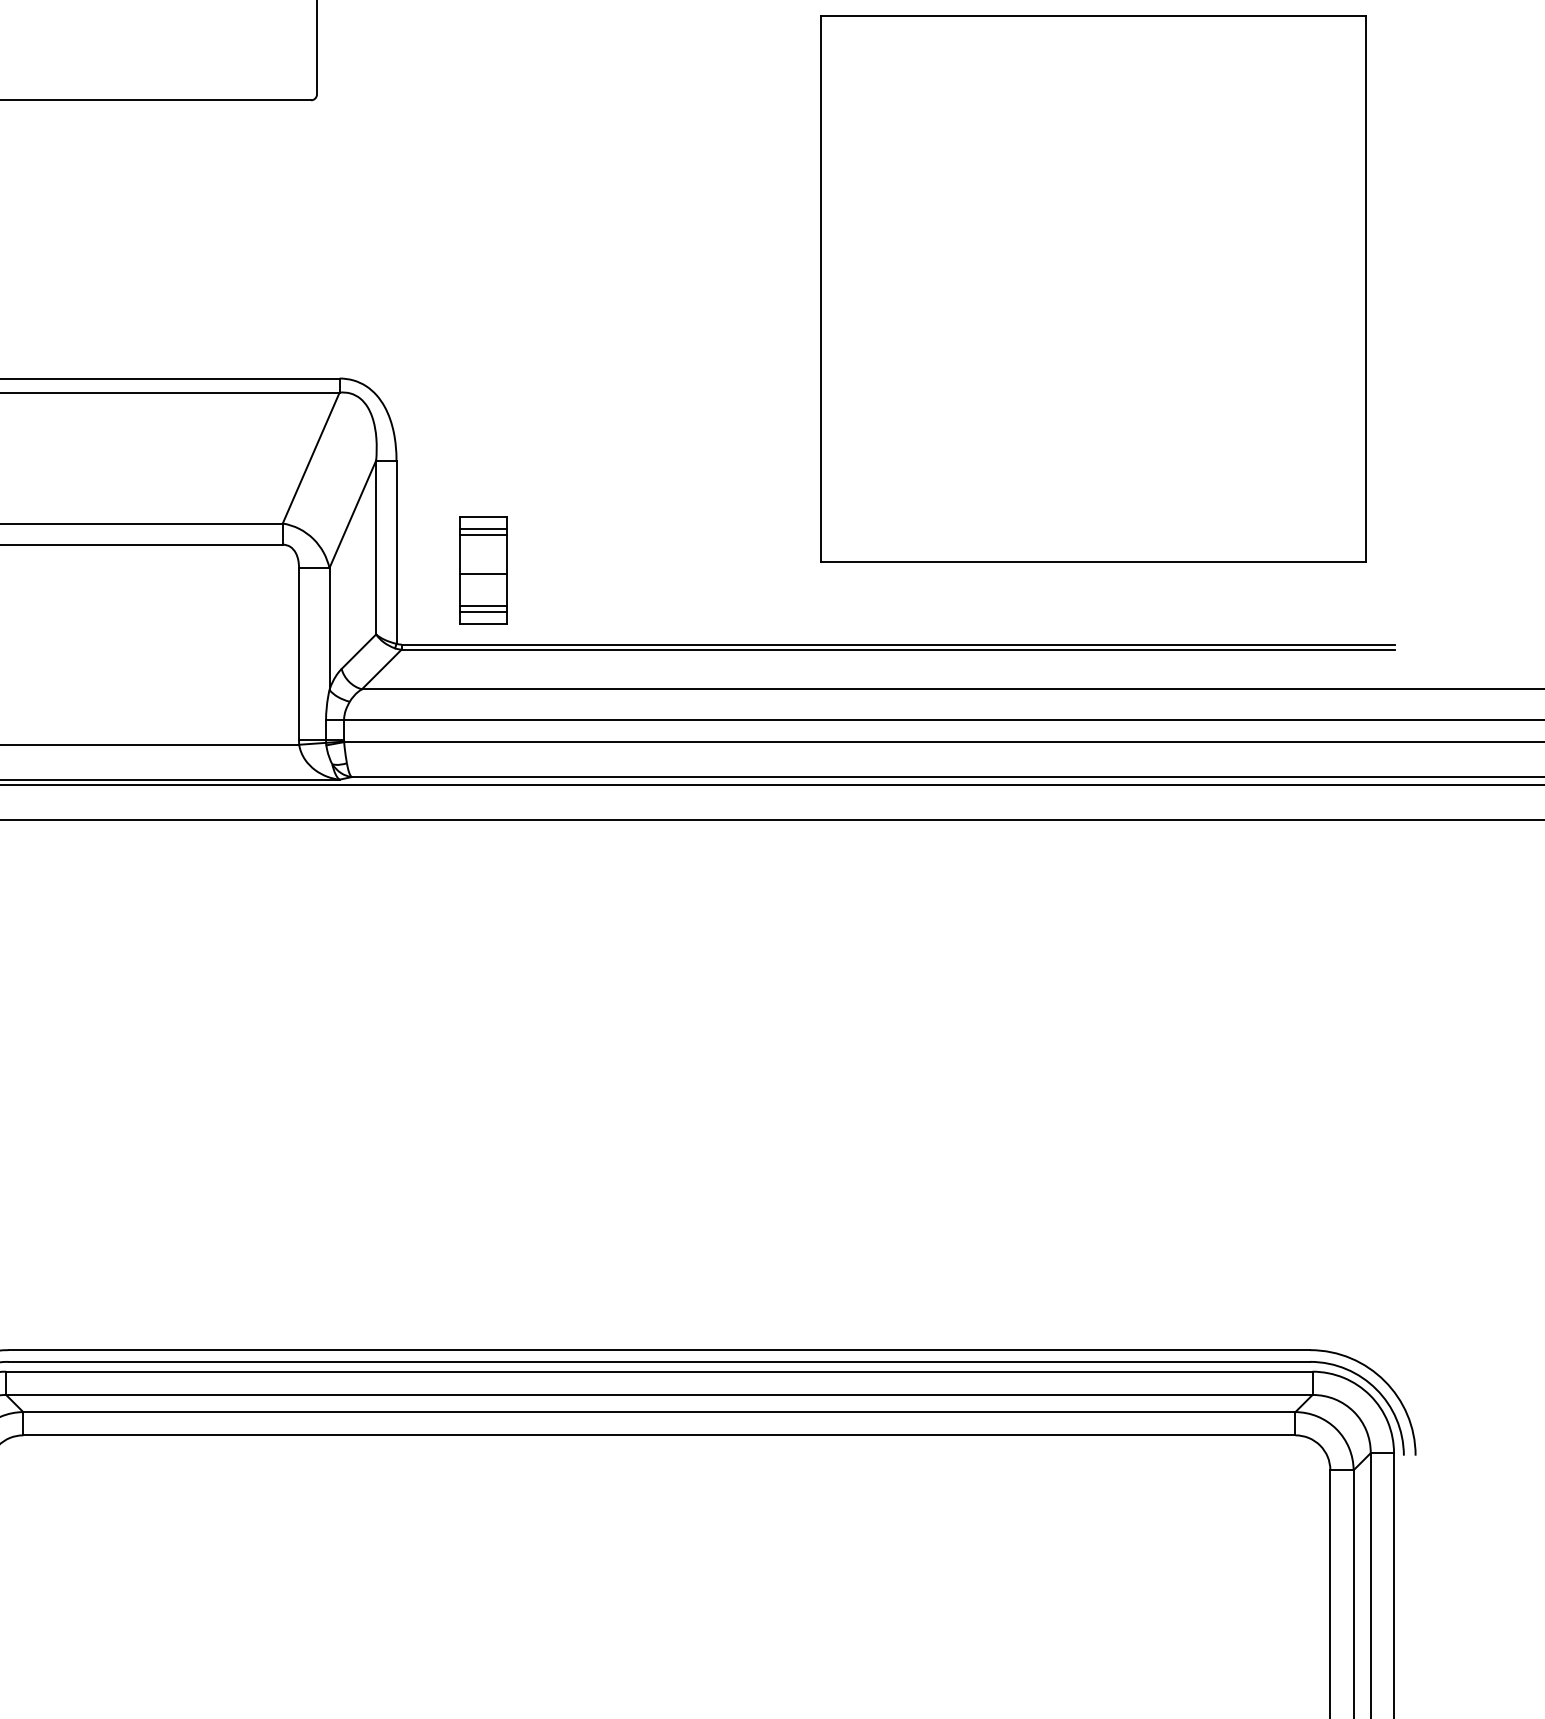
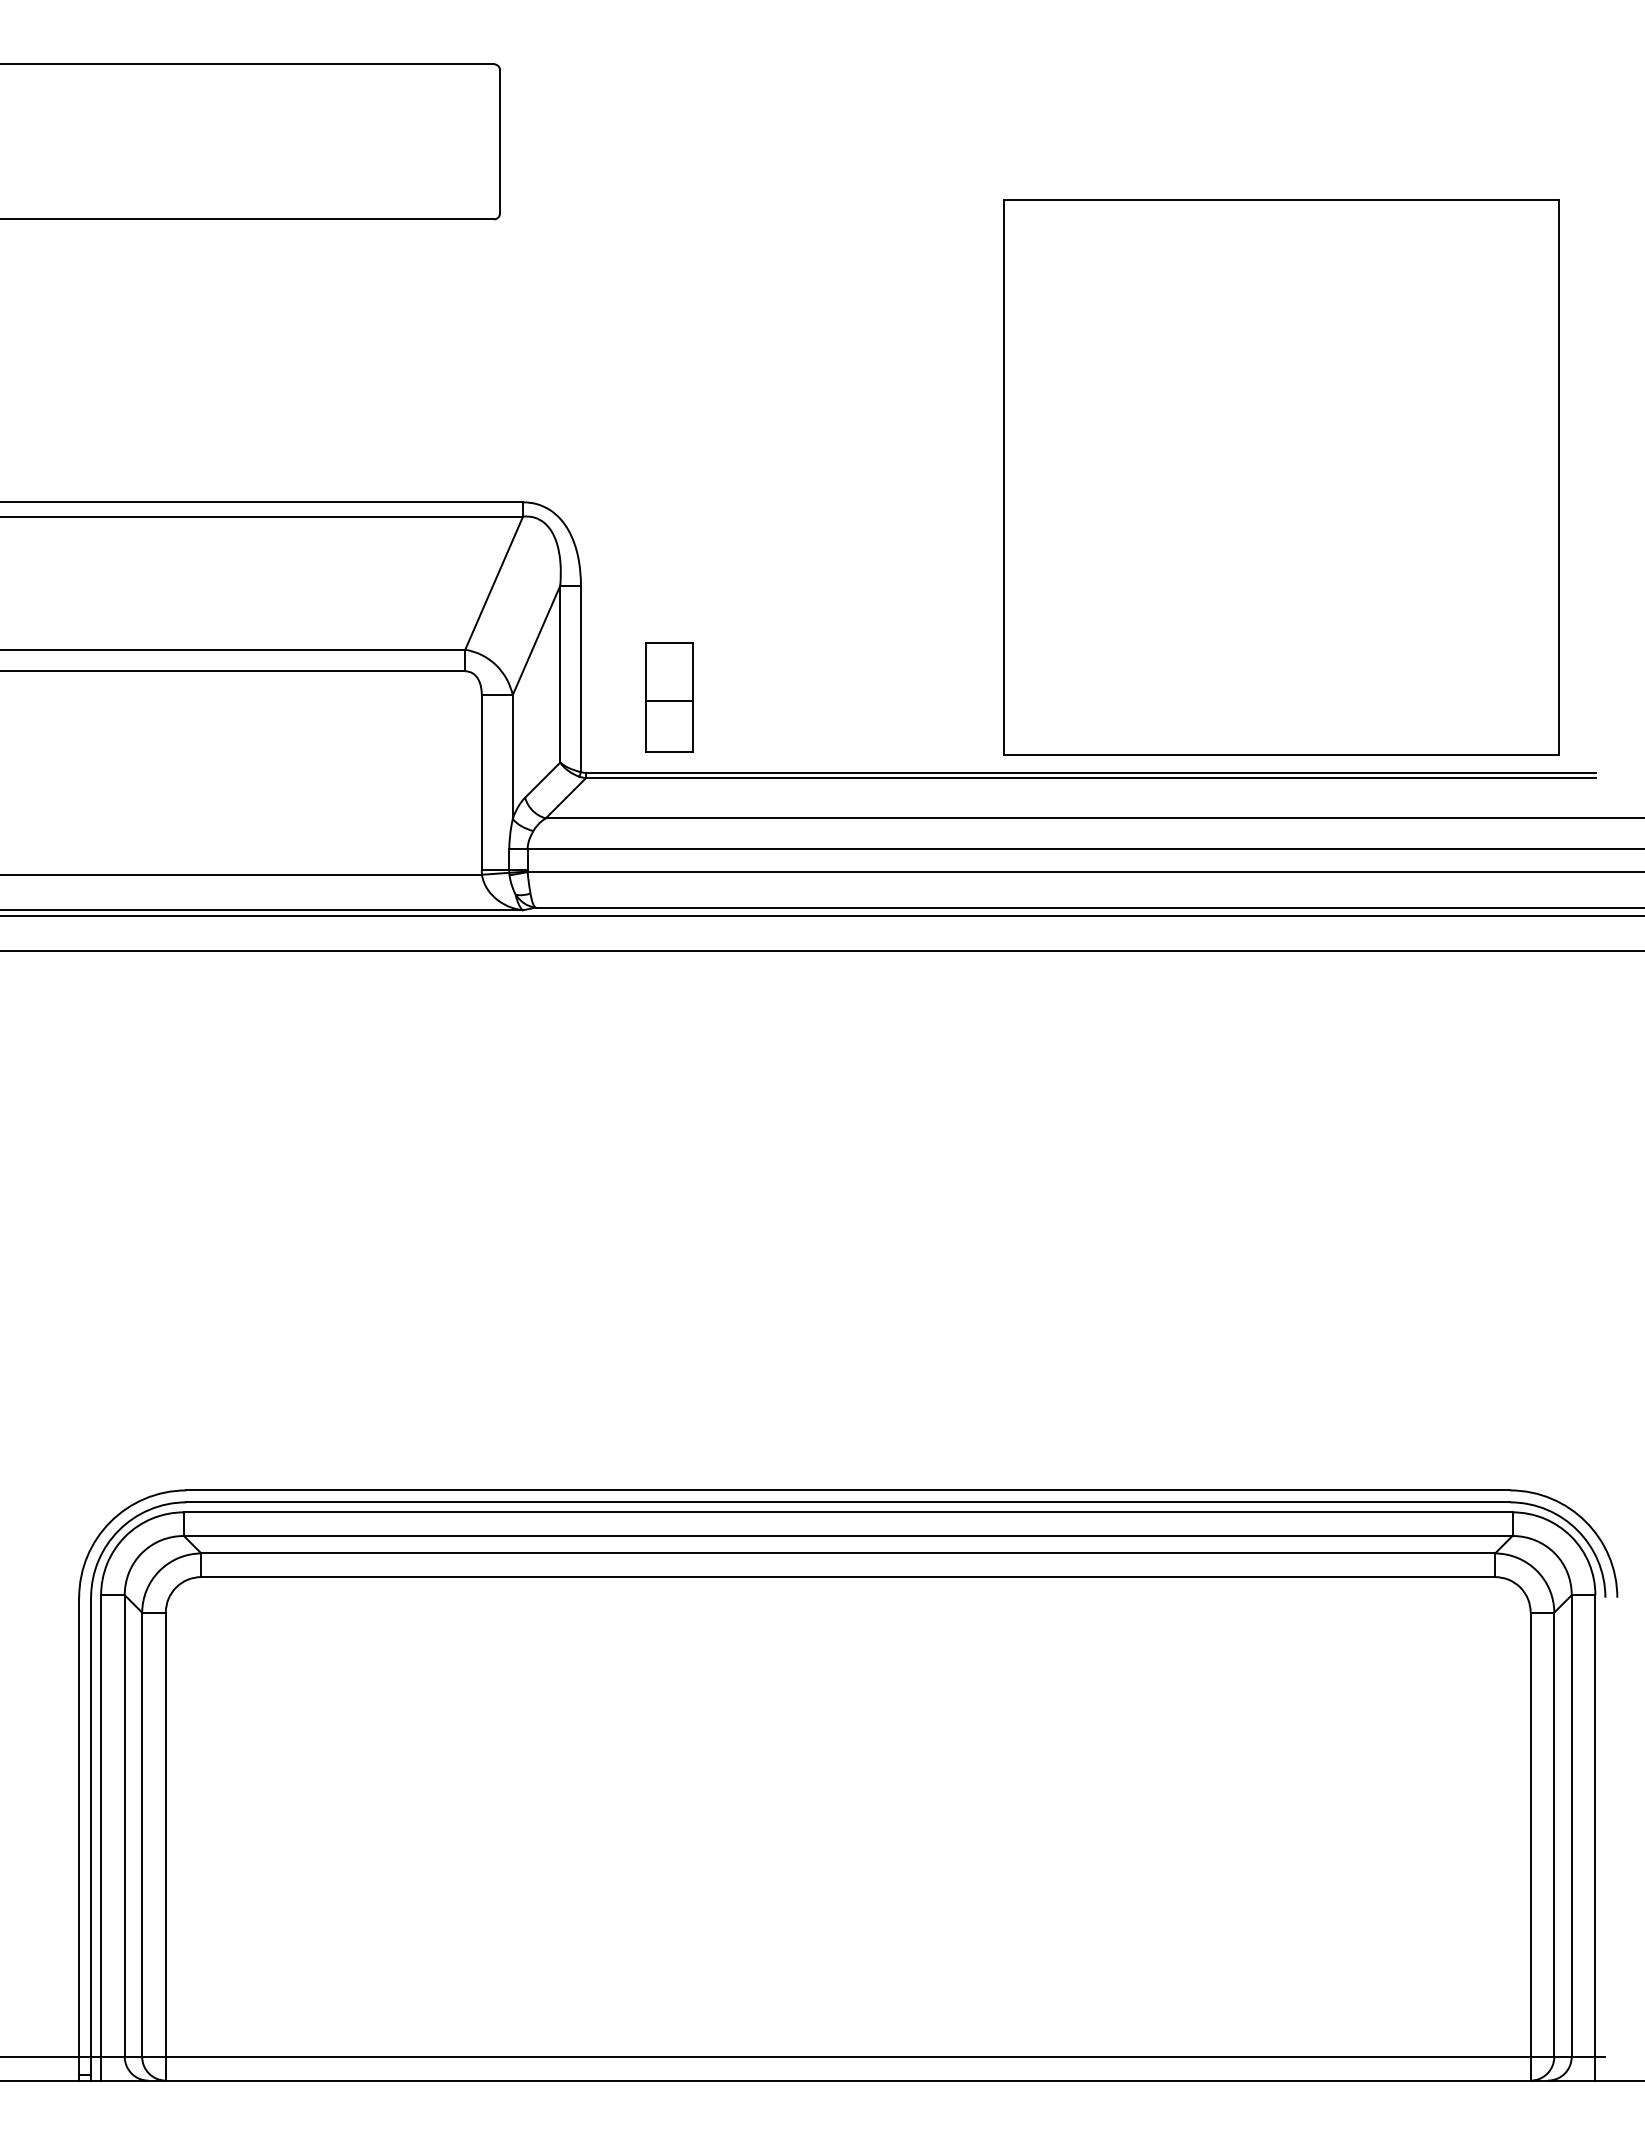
part: (1093, 289) -> (1281, 477), moved
line: (483, 529) -> (669, 655), removed
line: (483, 535) -> (669, 661), removed
line: (483, 605) -> (669, 733), removed
line: (483, 611) -> (669, 739), removed

